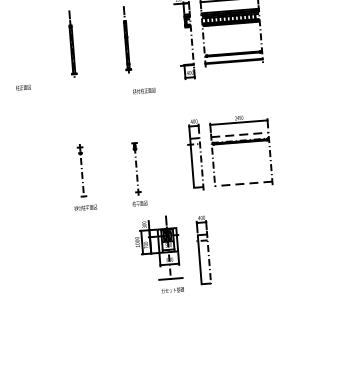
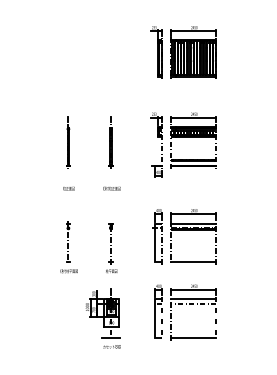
text: (22, 87) -> (68, 188), moved
text: (143, 90) -> (111, 188), moved
line: (240, 134) -> (194, 223), dashed -> solid
line: (243, 184) -> (193, 262), dashed -> solid
part: (247, 237) -> (193, 304), added
part: (157, 255) -> (102, 318), moved

